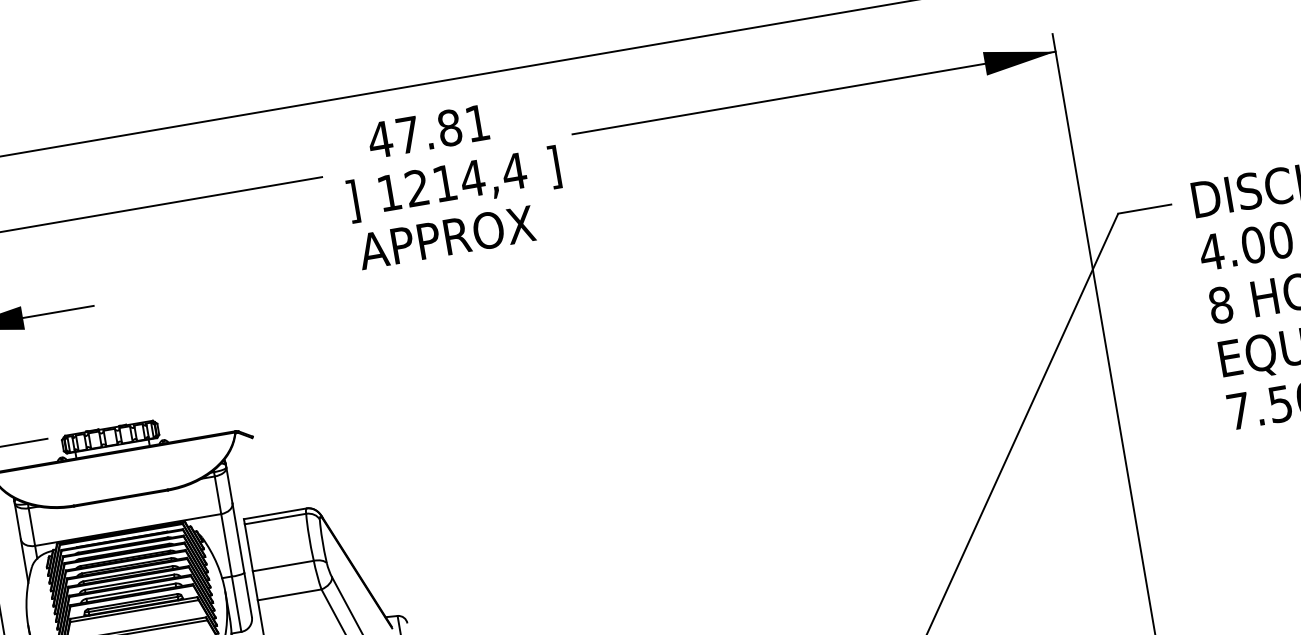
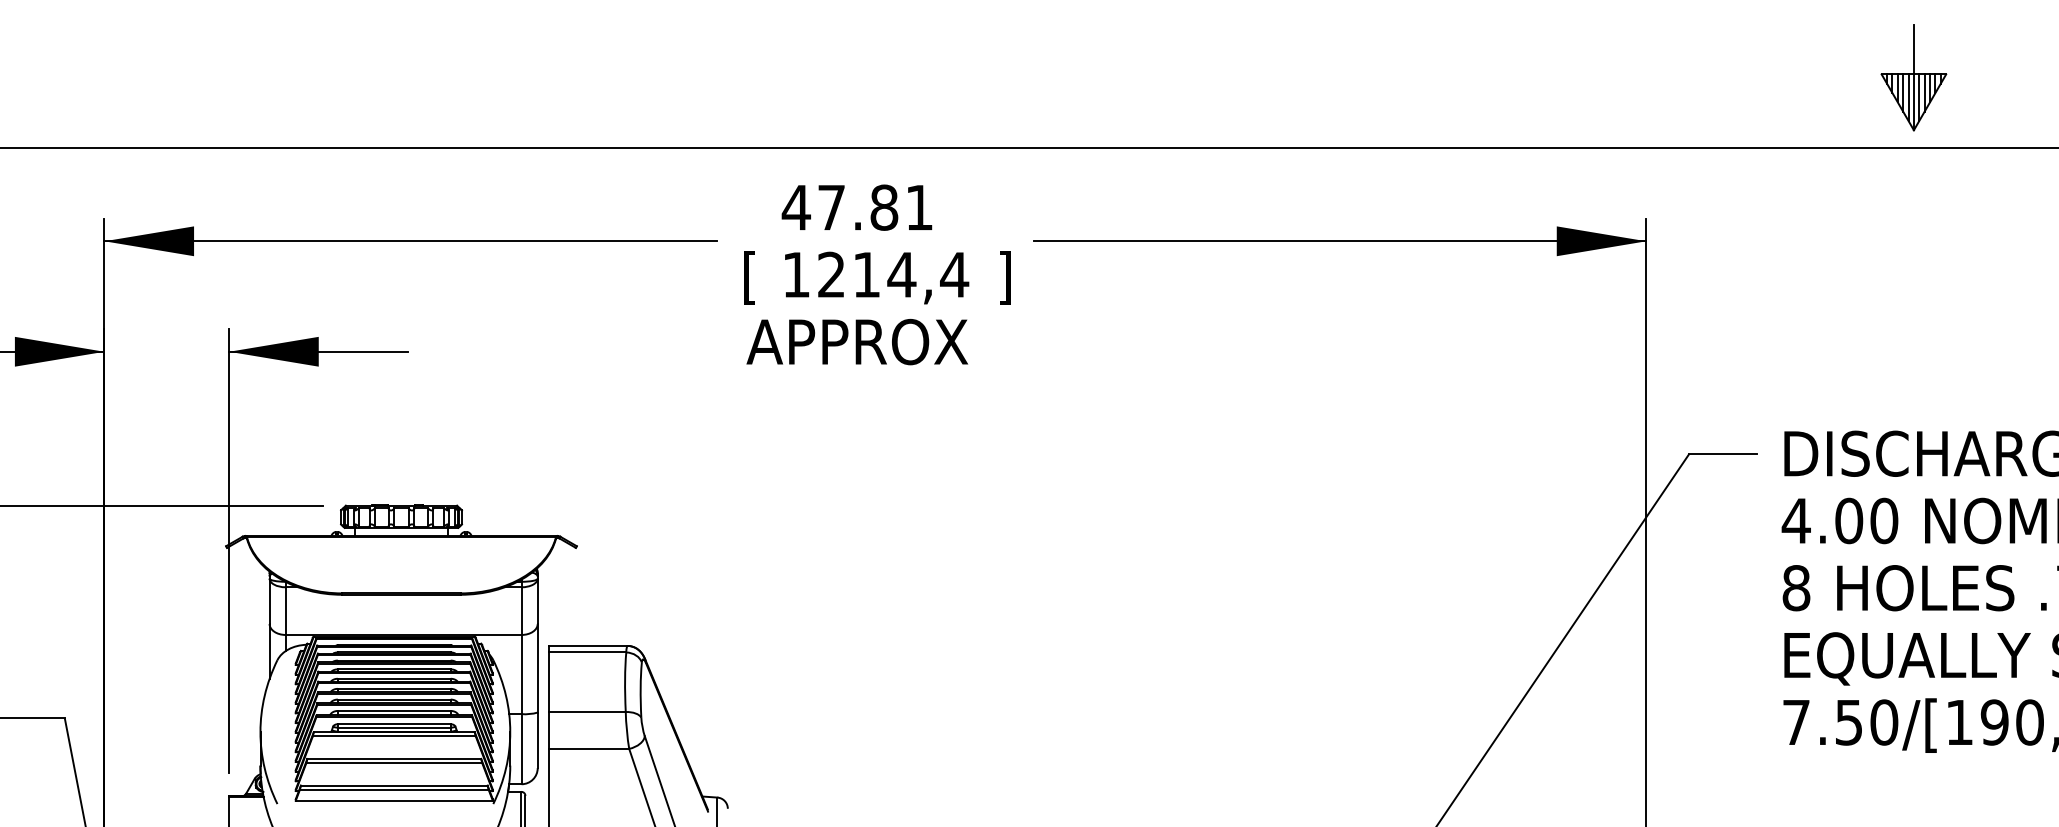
text: (352, 201) -> (749, 277), ] -> [

